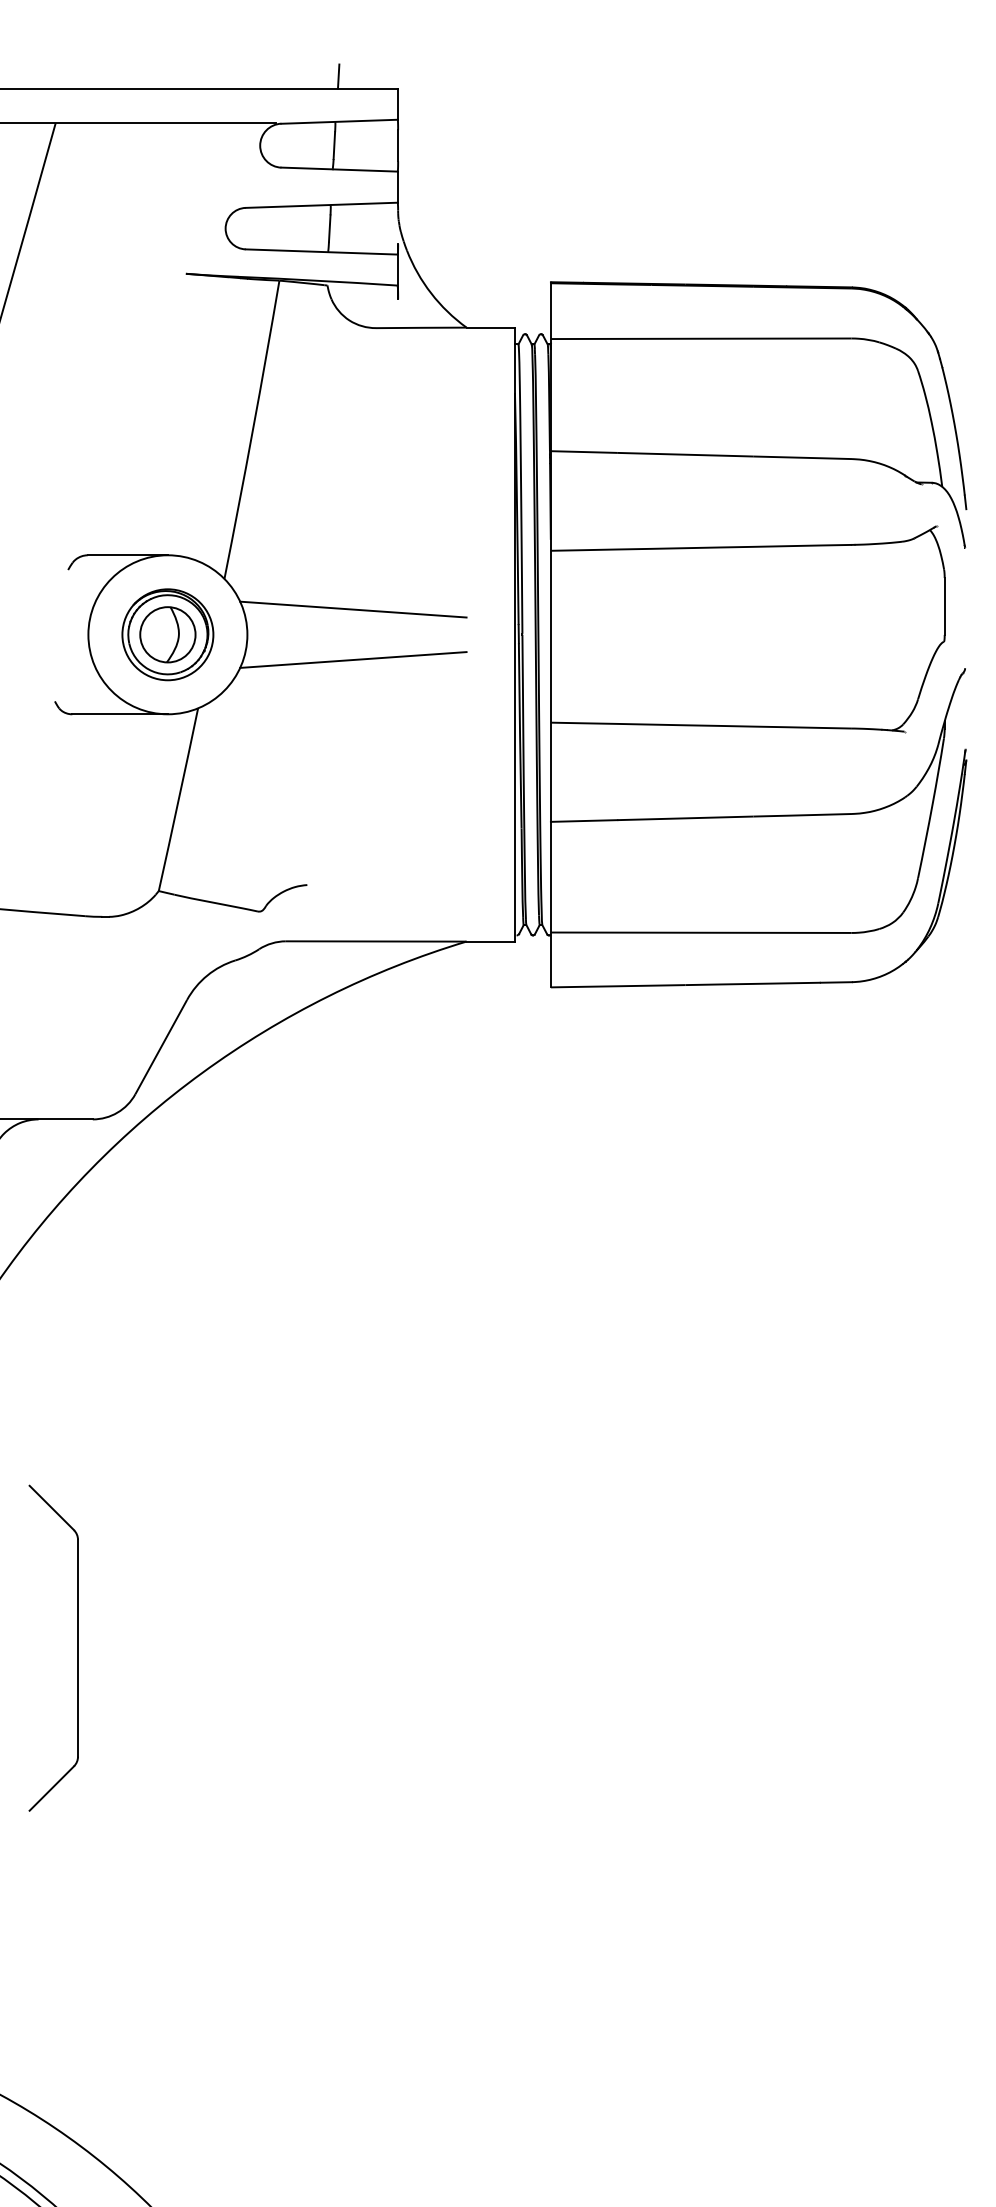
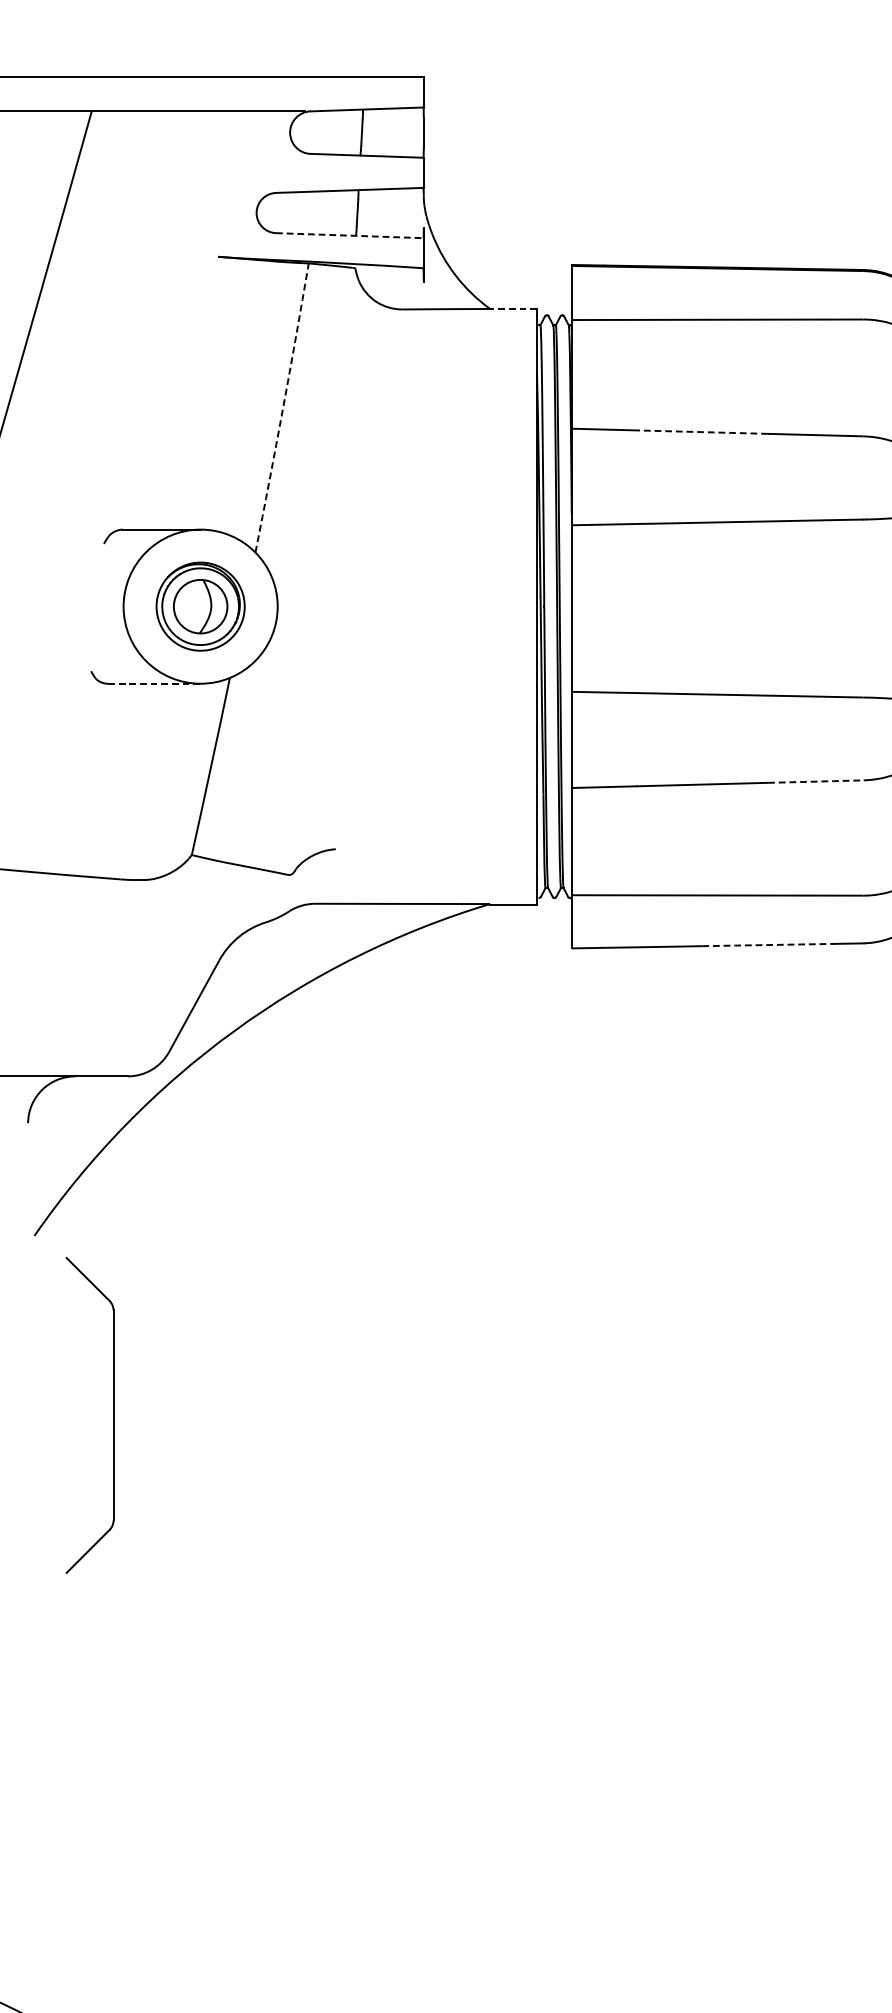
line: (338, 76) -> (365, 65), removed
line: (322, 252) -> (350, 236), solid -> dashed
line: (490, 327) -> (513, 308), solid -> dashed
arc: (252, 429) -> (282, 407), solid -> dashed
line: (685, 454) -> (702, 431), solid -> dashed
line: (353, 609) -> (380, 582), removed
line: (353, 659) -> (380, 630), removed
line: (120, 714) -> (154, 683), solid -> dashed
line: (803, 815) -> (816, 781), solid -> dashed
line: (753, 983) -> (768, 944), solid -> dashed
part: (77, 1647) -> (113, 1414), moved

